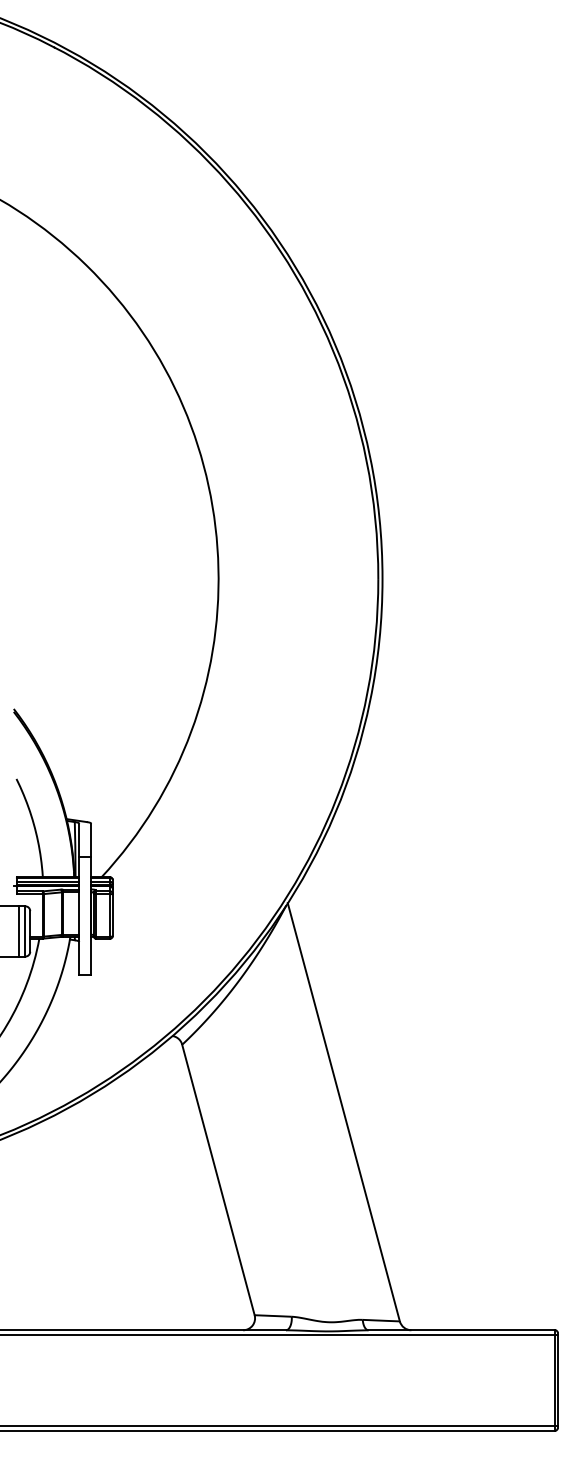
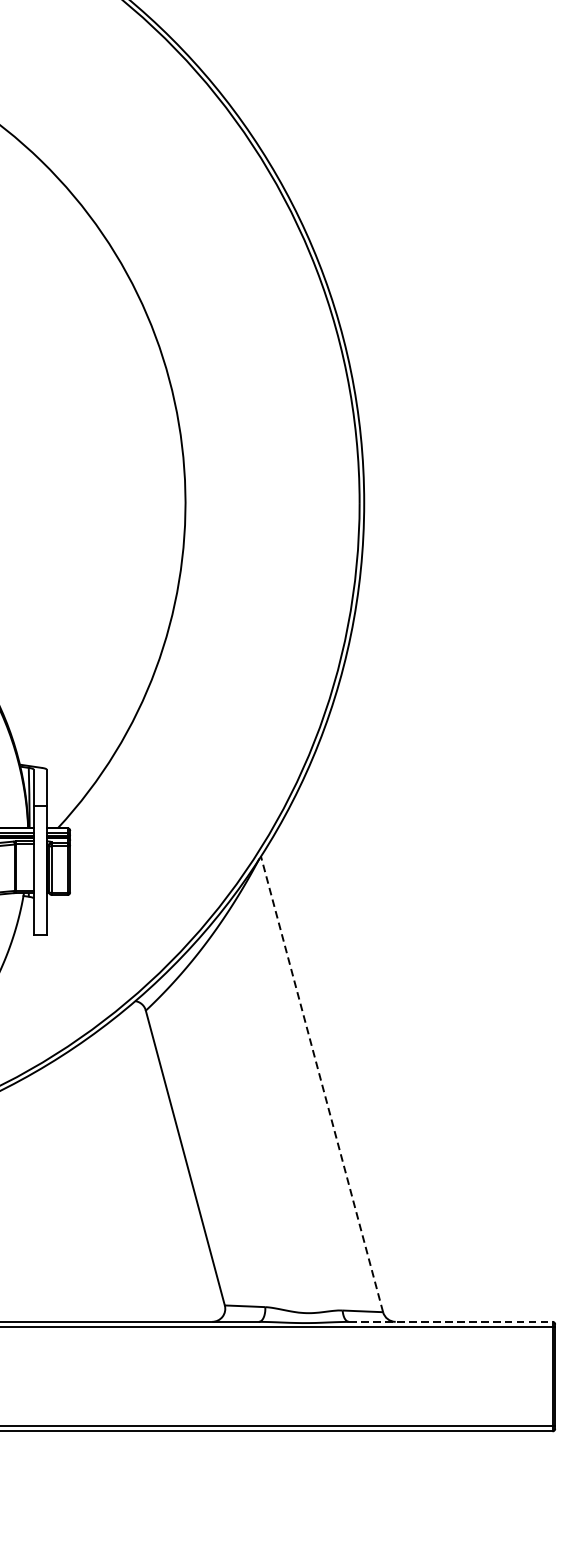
line: (343, 1112) -> (321, 1084), solid -> dashed
line: (462, 1330) -> (451, 1322), solid -> dashed

